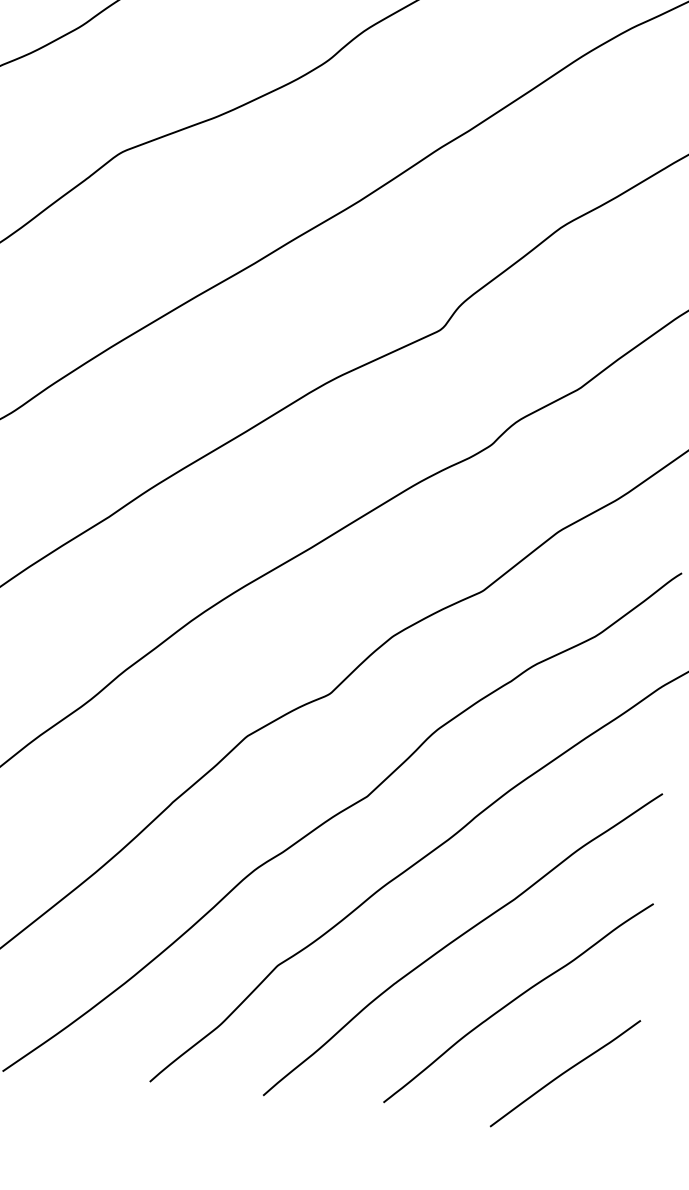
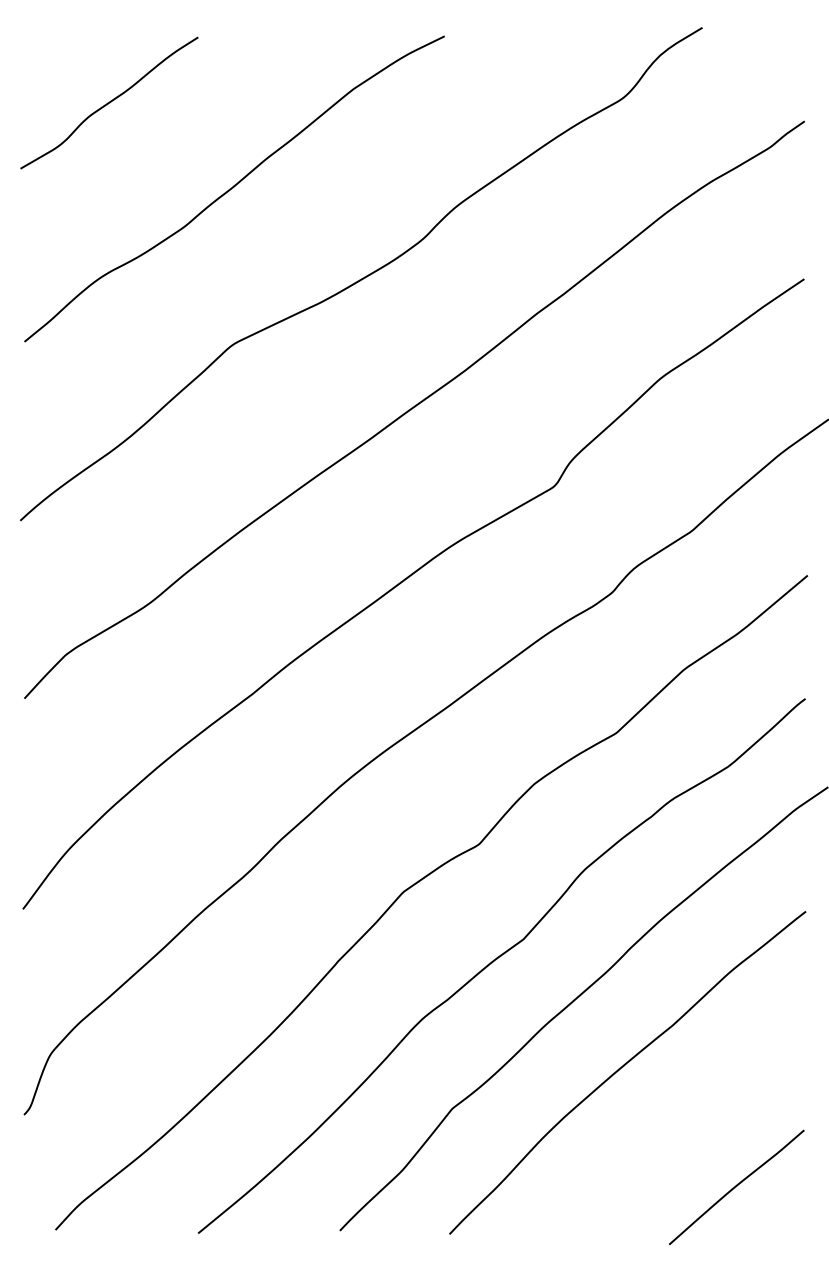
curve: (515, 1000) -> (682, 1121), removed

